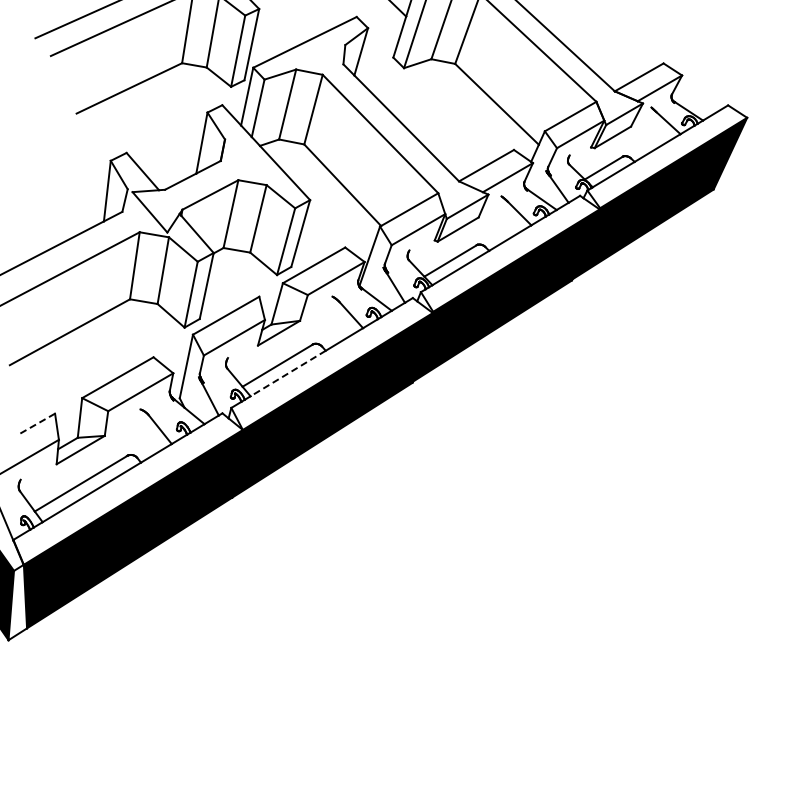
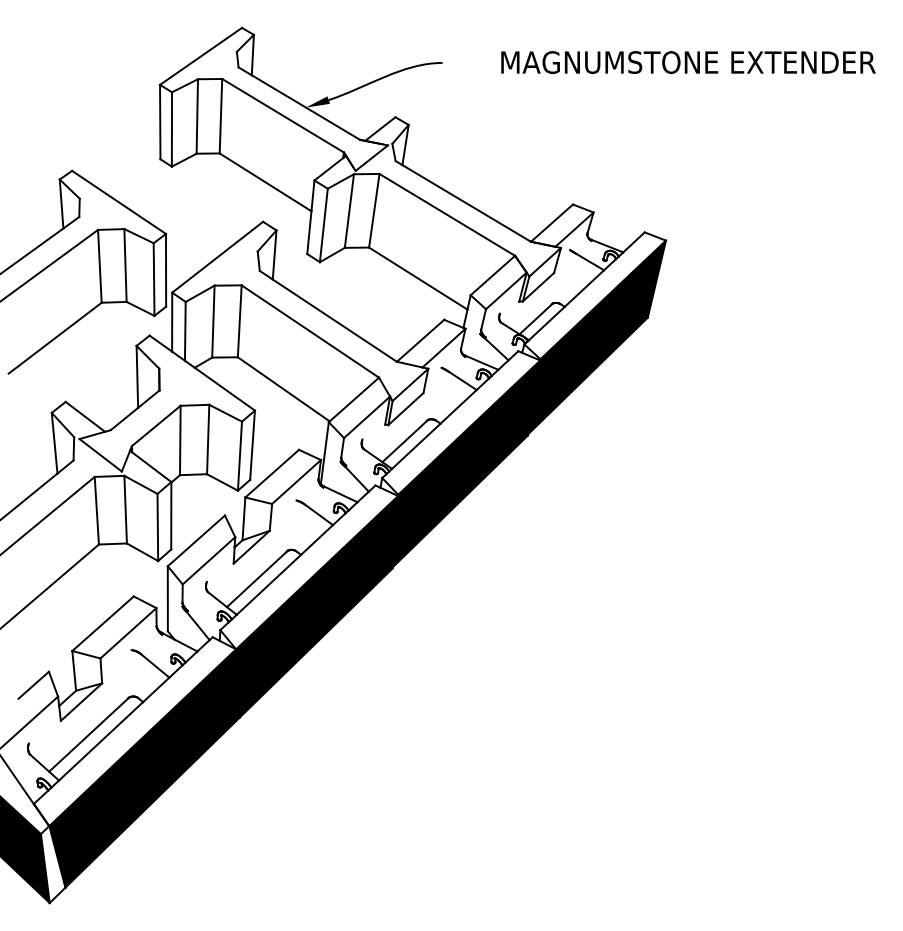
line: (287, 373) -> (268, 584), dashed -> solid
line: (37, 423) -> (33, 685), dashed -> solid

